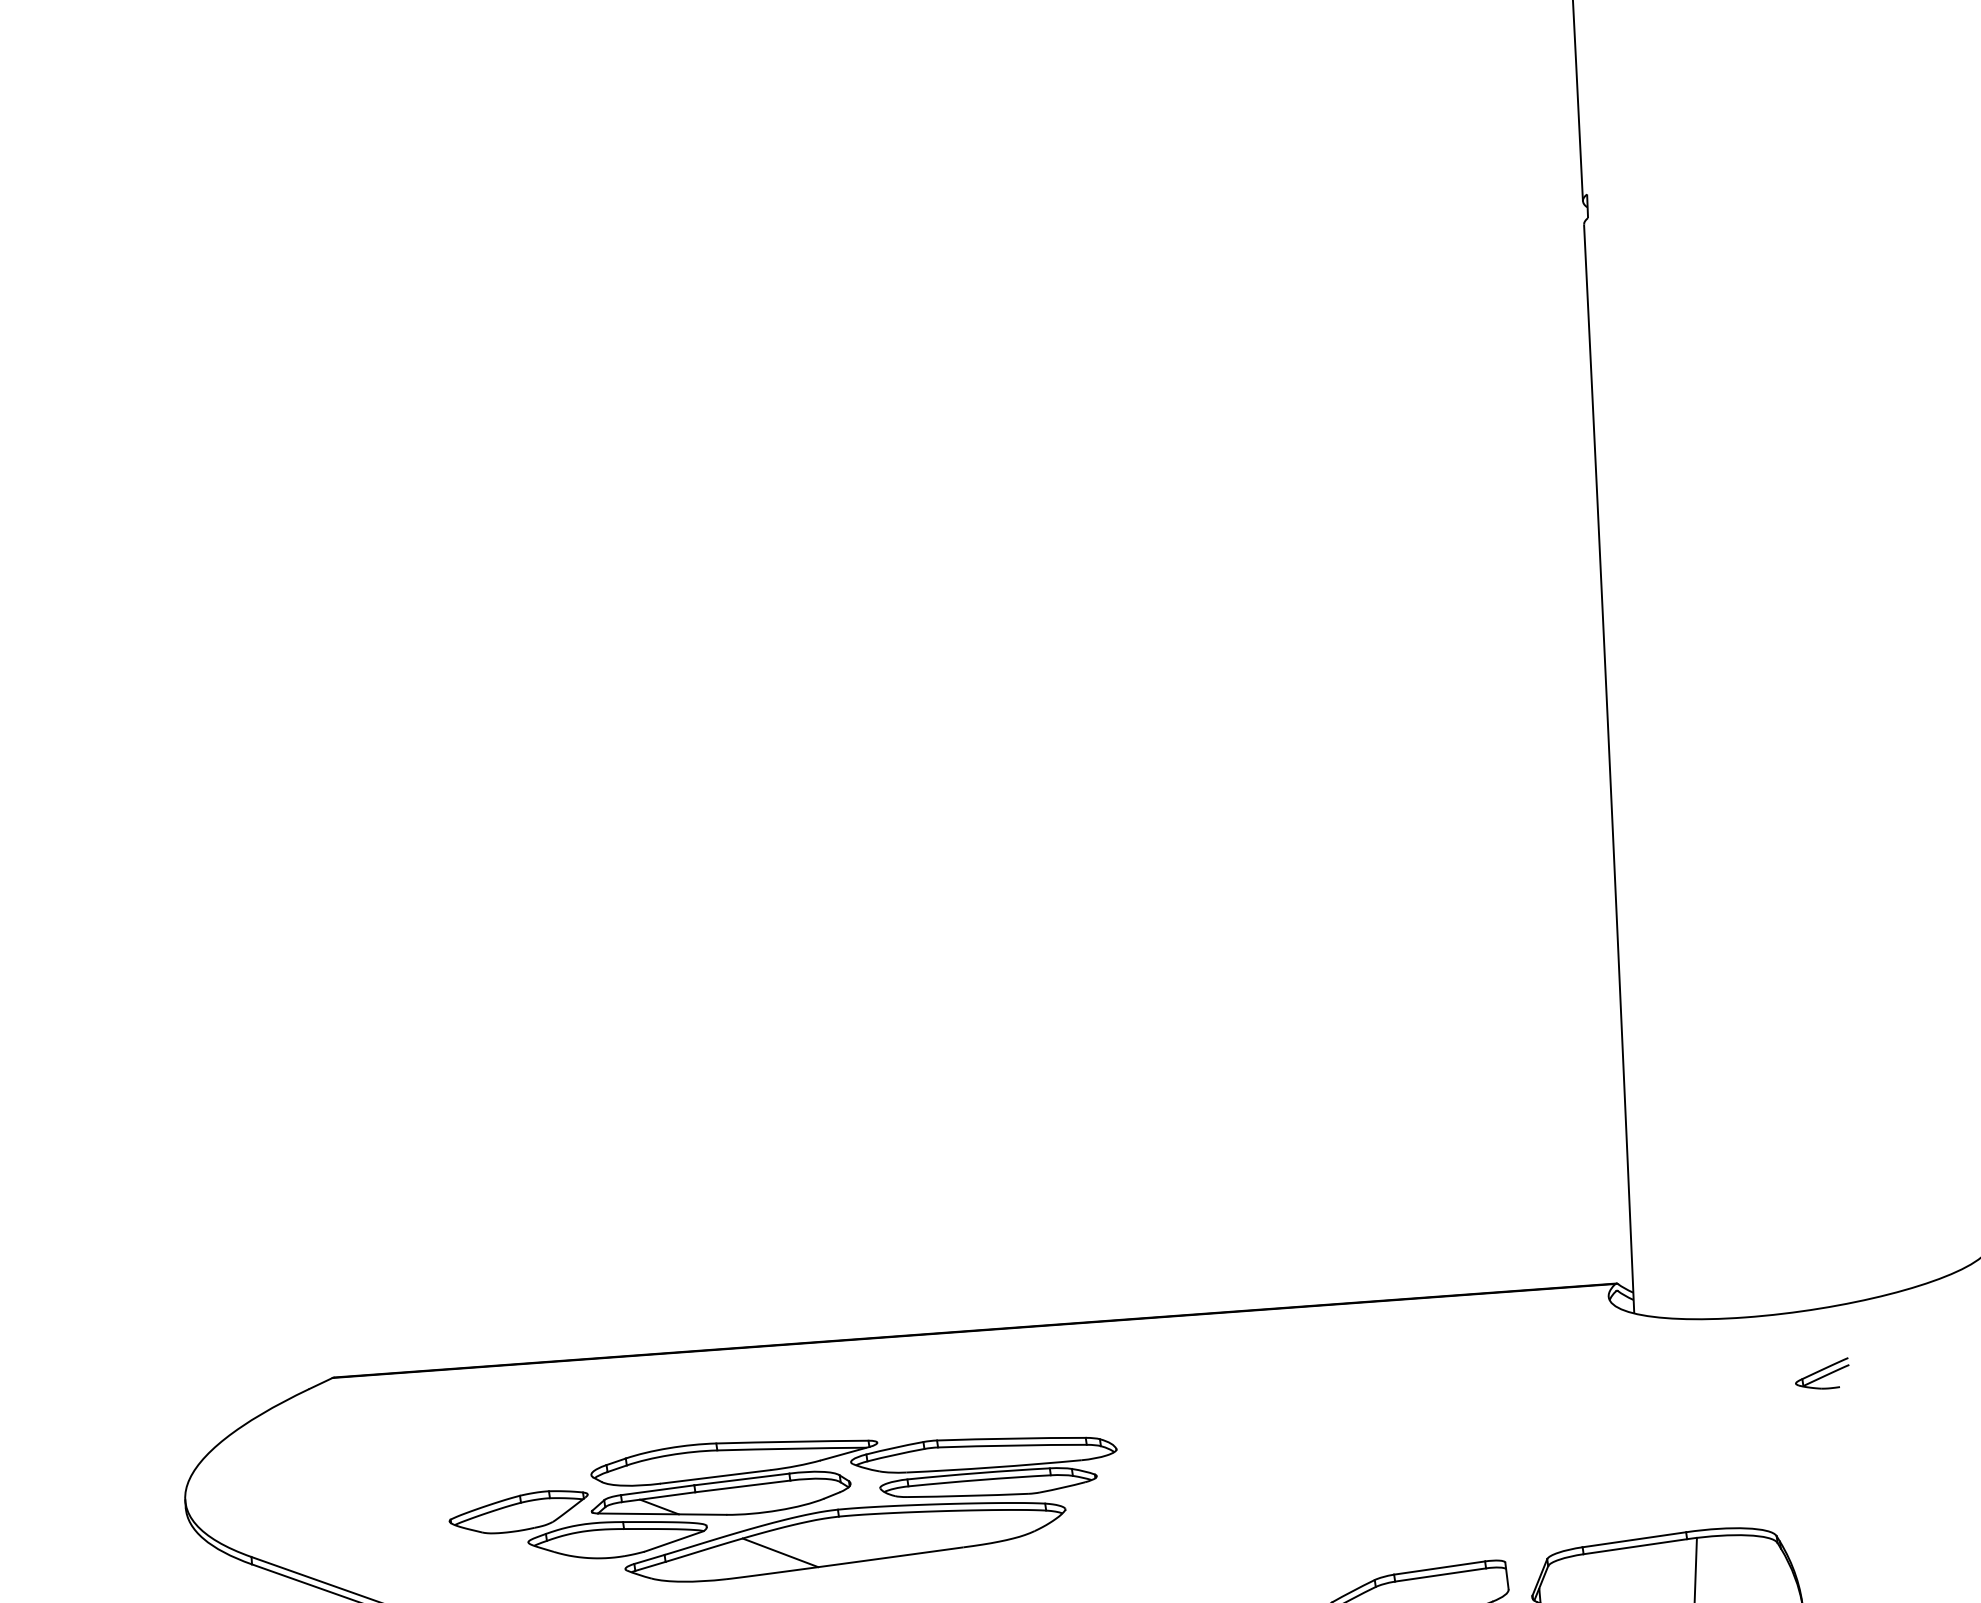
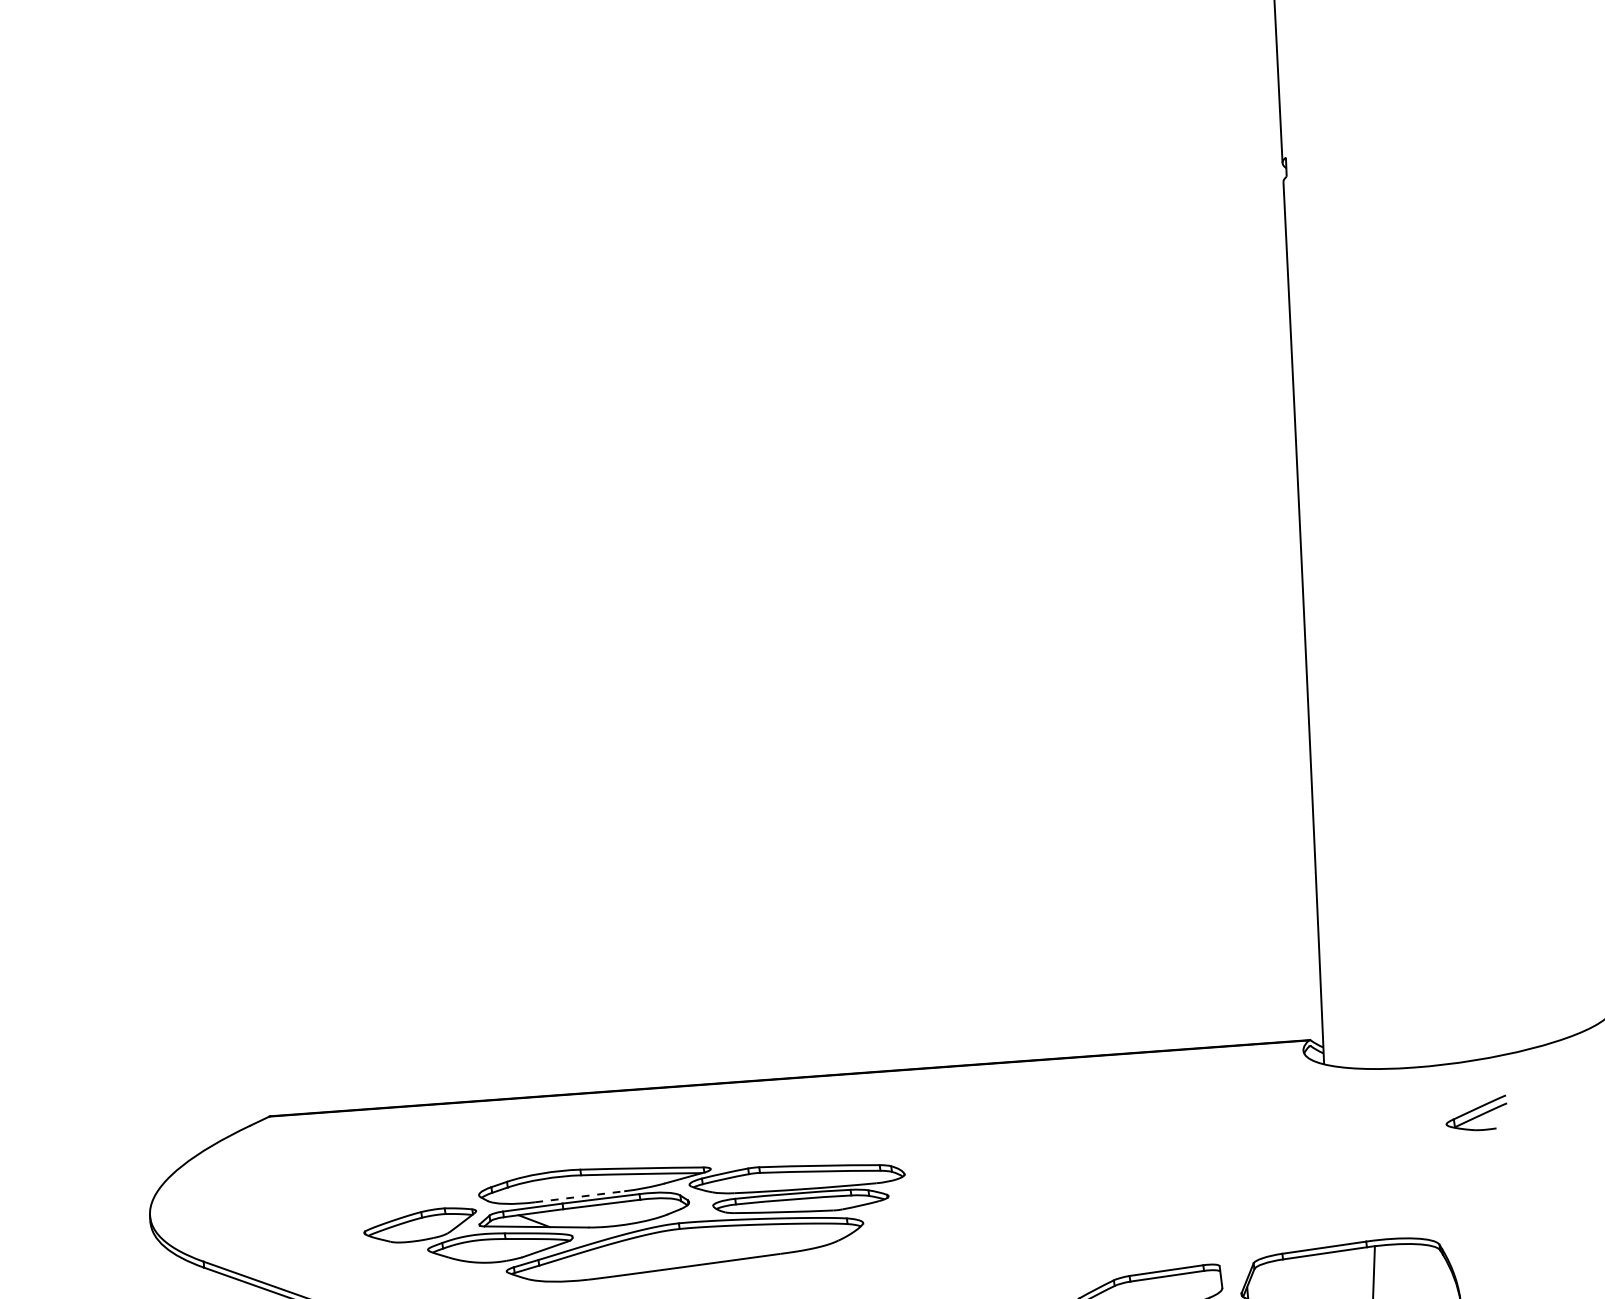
part: (1822, 1373) -> (1476, 1112), size x1.4
line: (716, 1476) -> (580, 1196), solid -> dashed
line: (780, 1552) -> (632, 1258), removed

